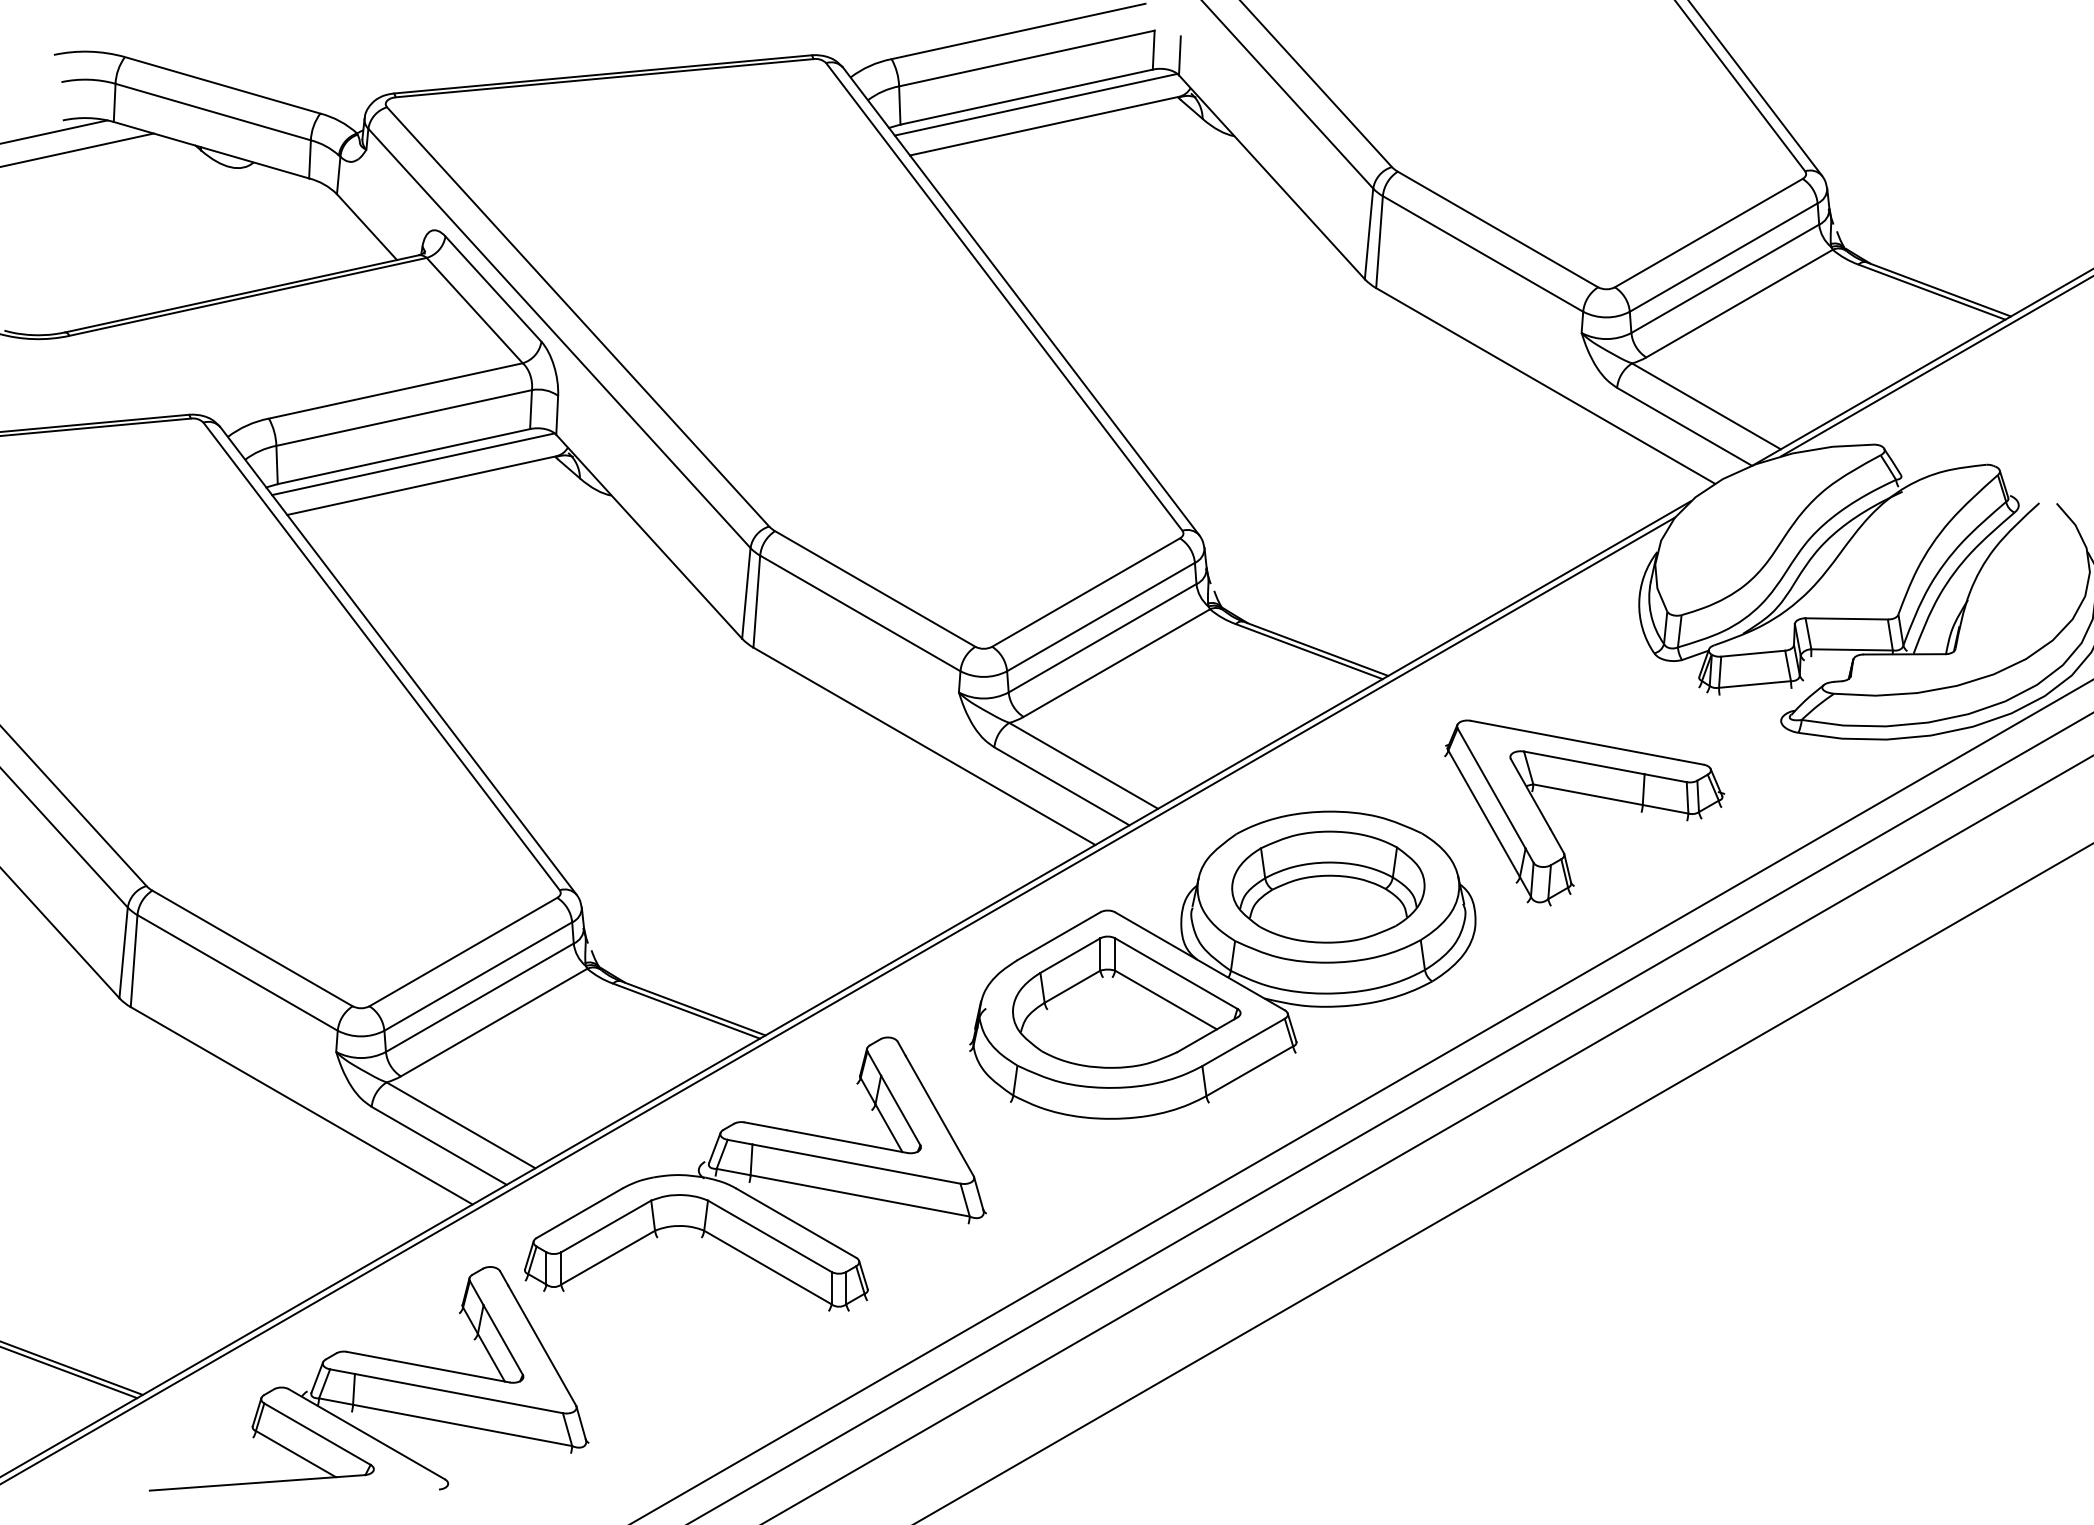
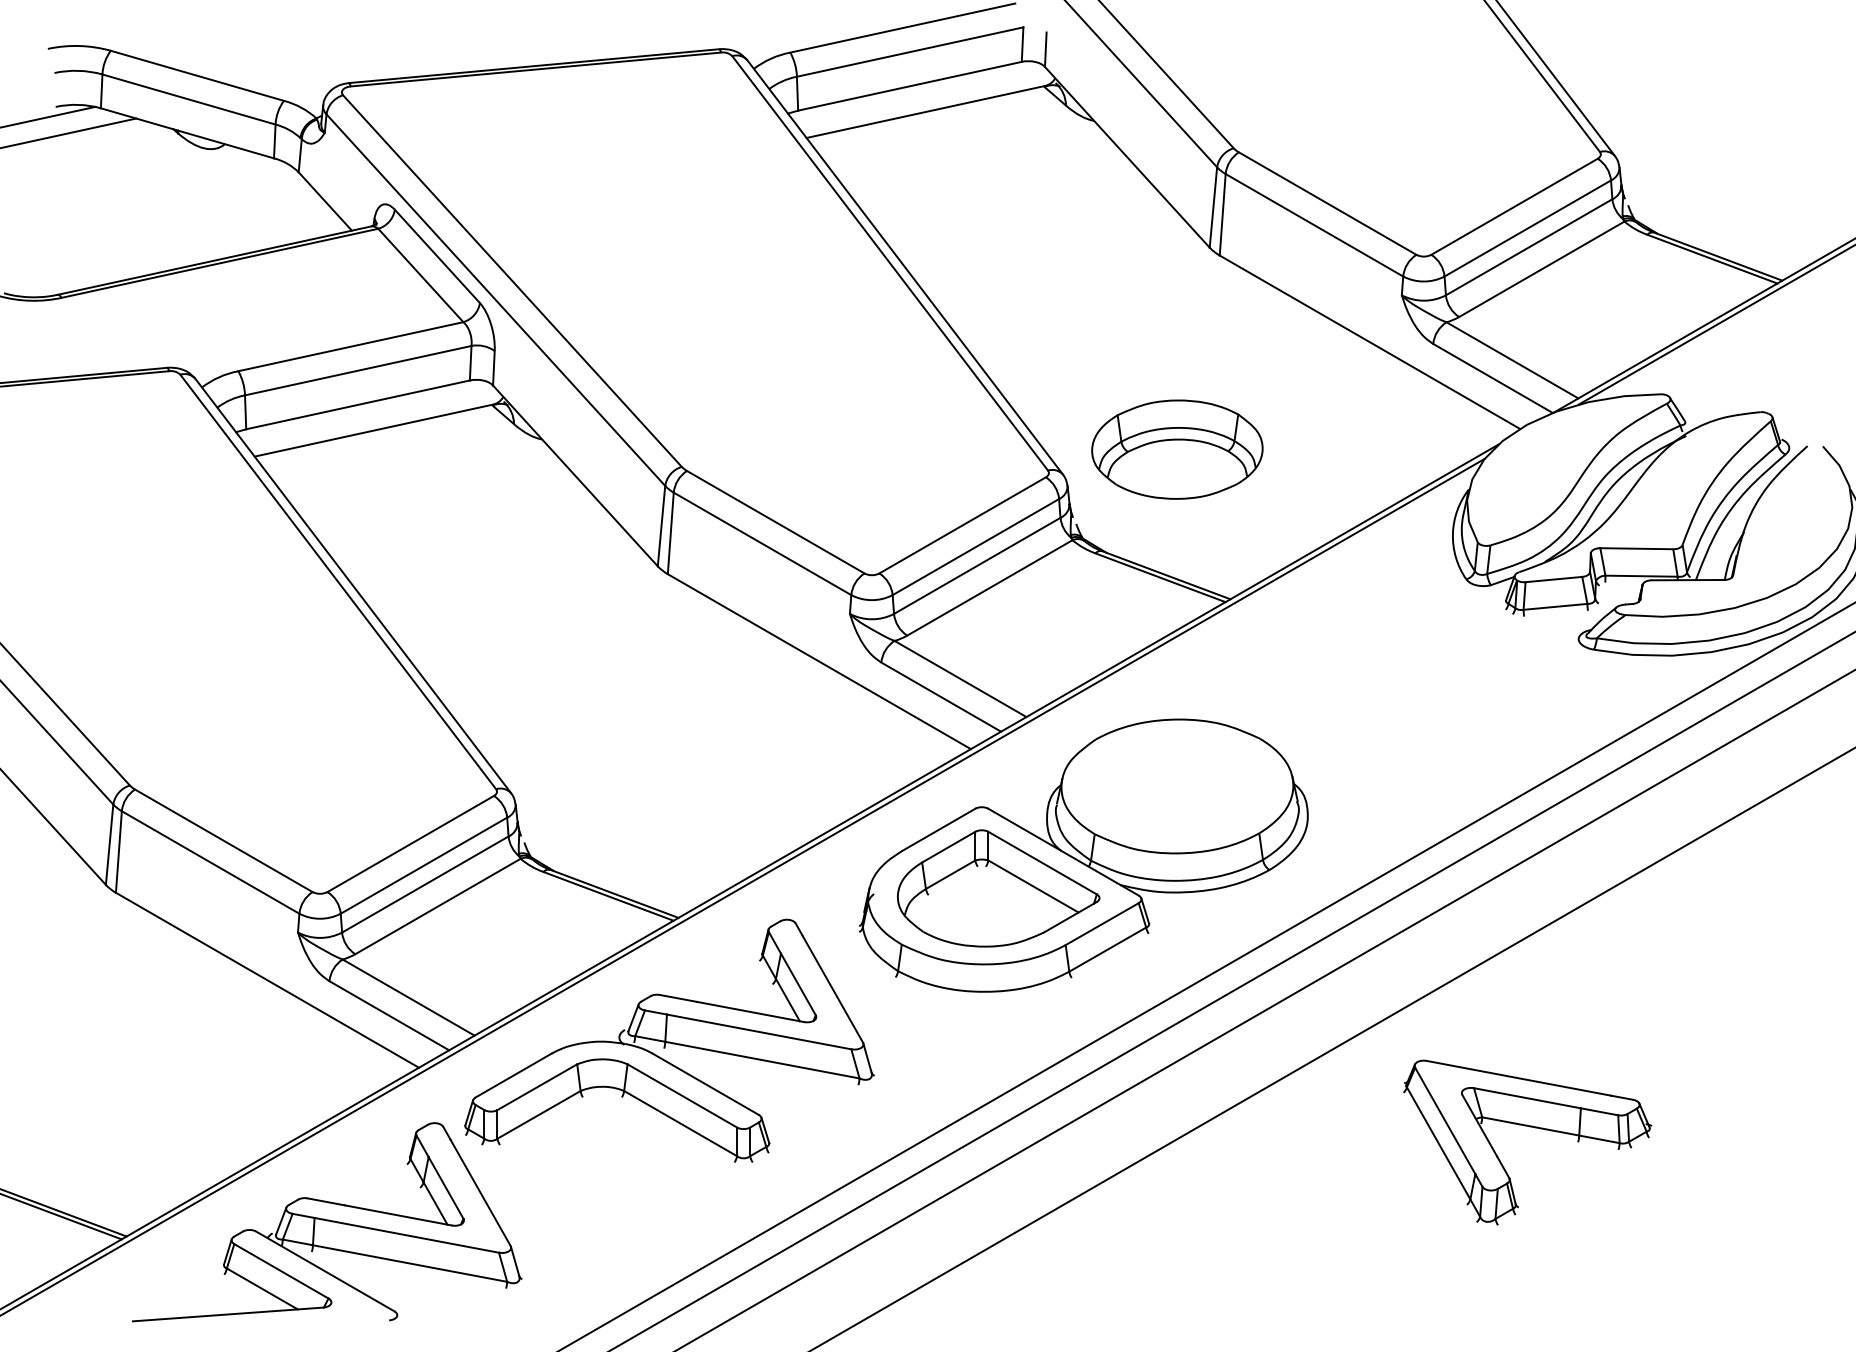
line: (1035, 104) -> (917, 92), removed
line: (413, 464) -> (366, 411), removed
part: (1585, 795) -> (1528, 1127), moved
part: (1328, 886) -> (1177, 449), moved

